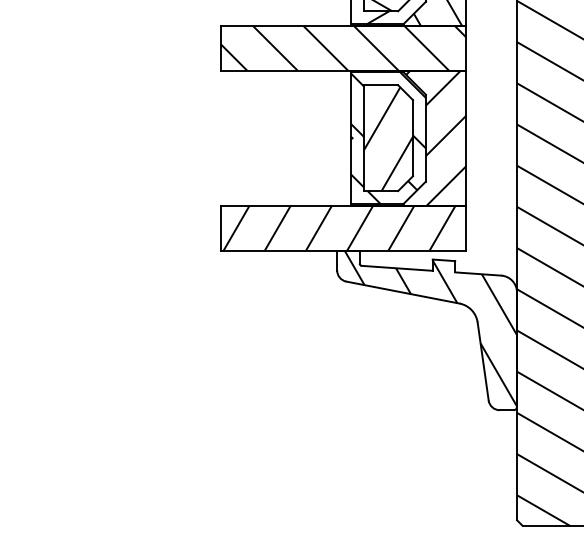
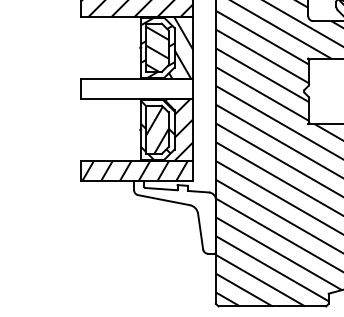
hatch: (344, 47) -> (137, 88), removed
hatch: (430, 328) -> (176, 216), removed

